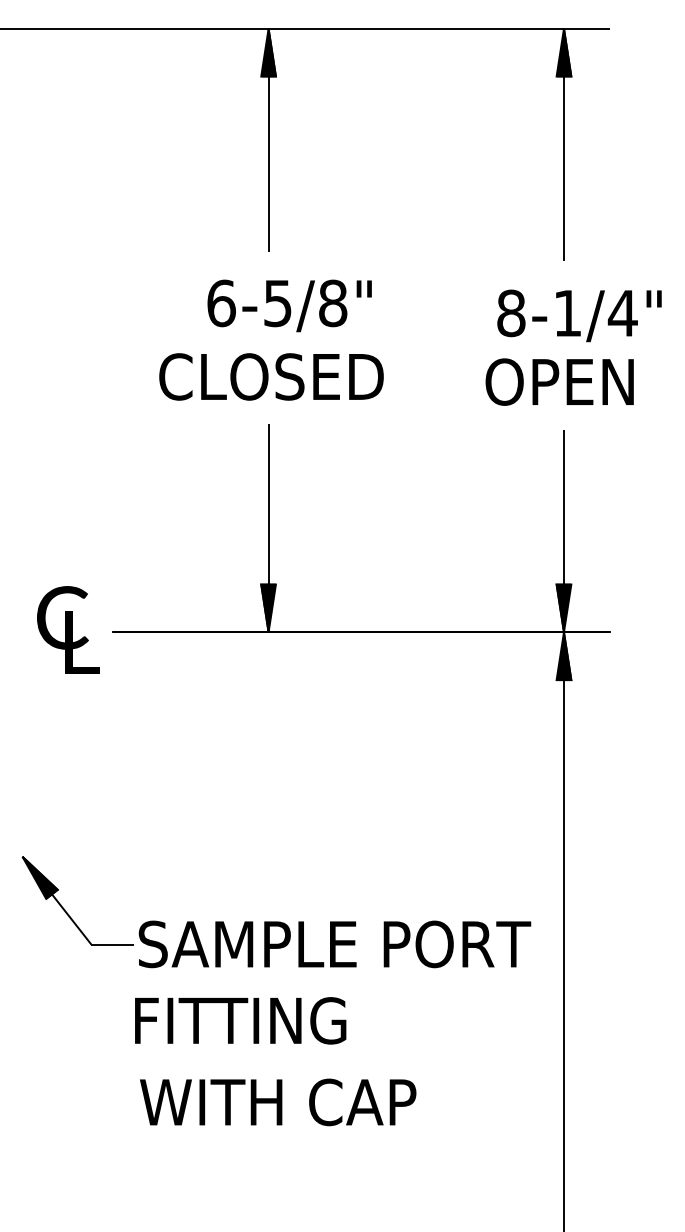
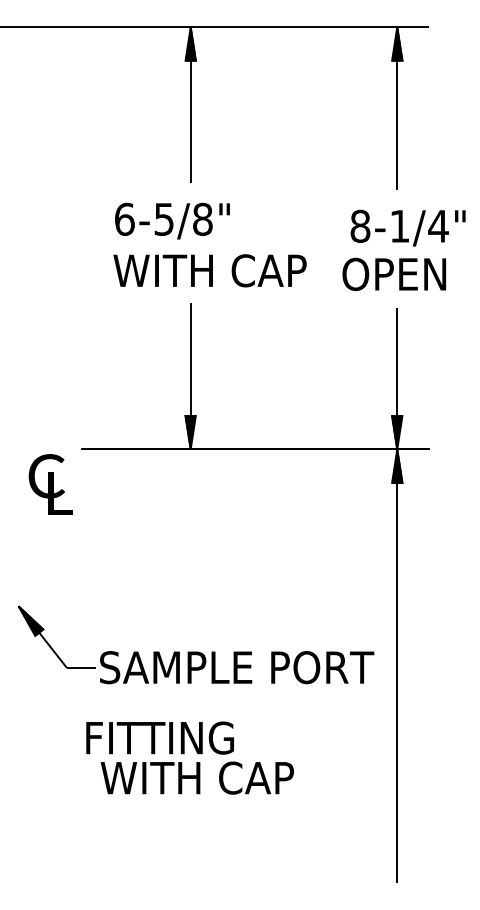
text: (289, 304) -> (172, 220), moved
text: (295, 376) -> (209, 270), CLOSED -> WITH CAP
text: (68, 629) -> (50, 484), moved
text: (239, 1019) -> (159, 737), moved

